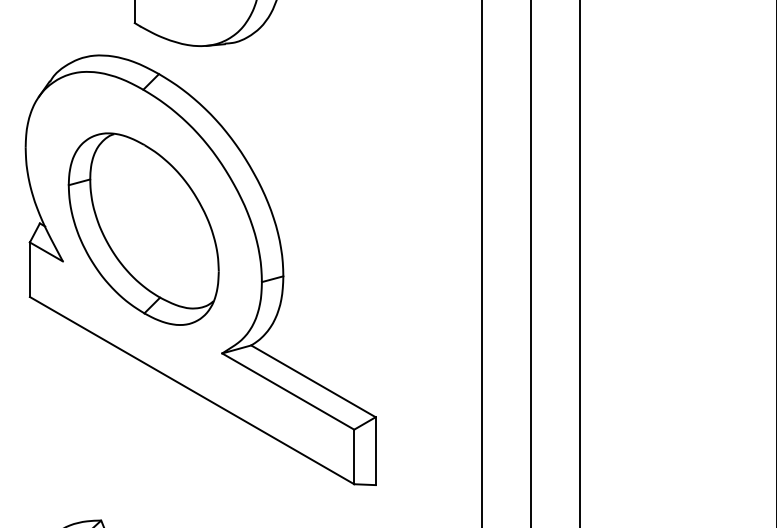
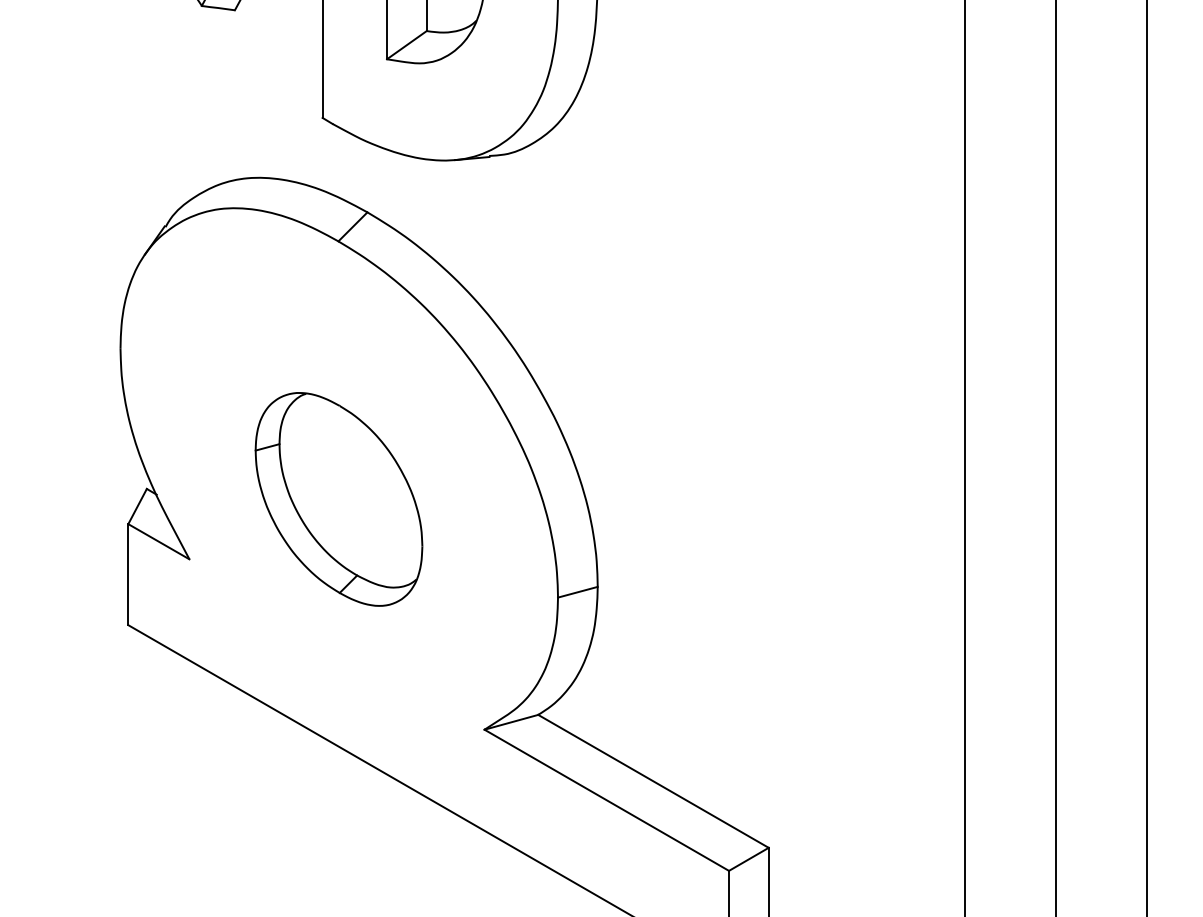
part: (143, 228) -> (338, 498), size x0.6

